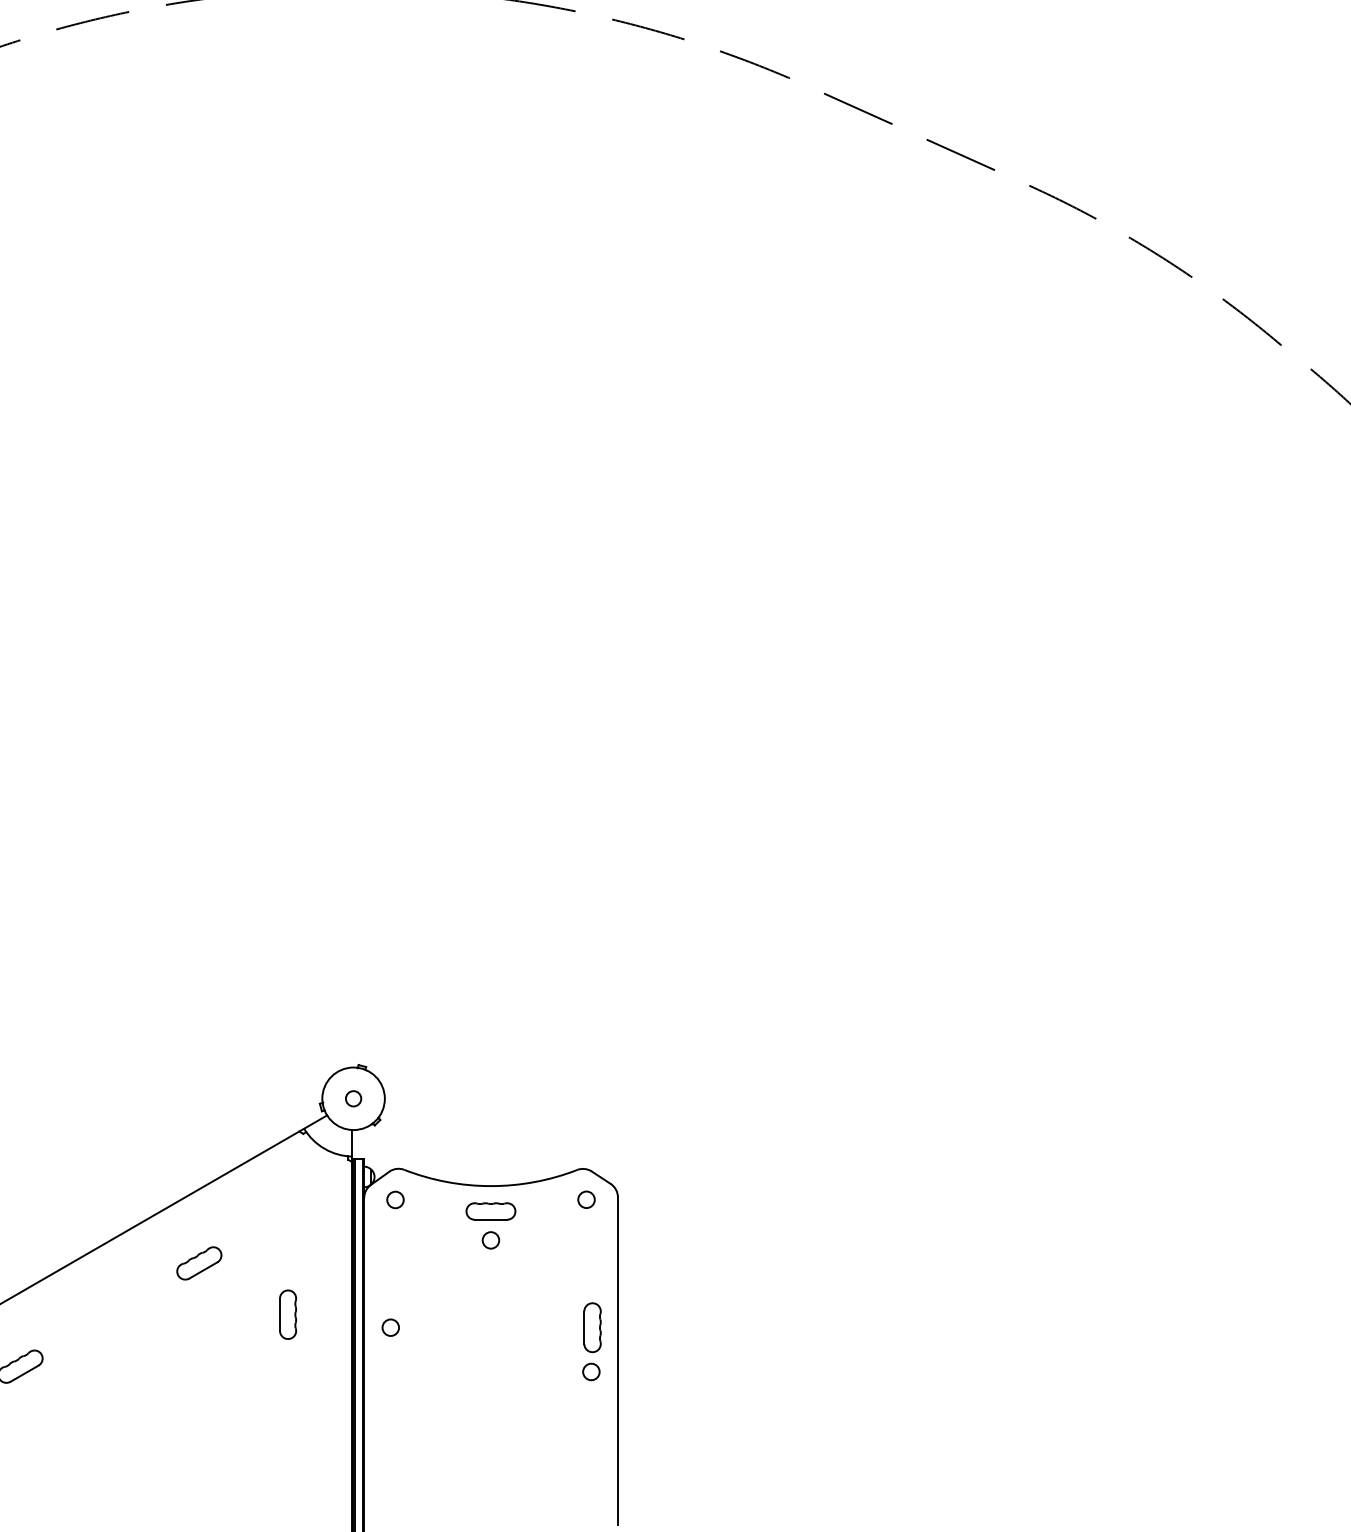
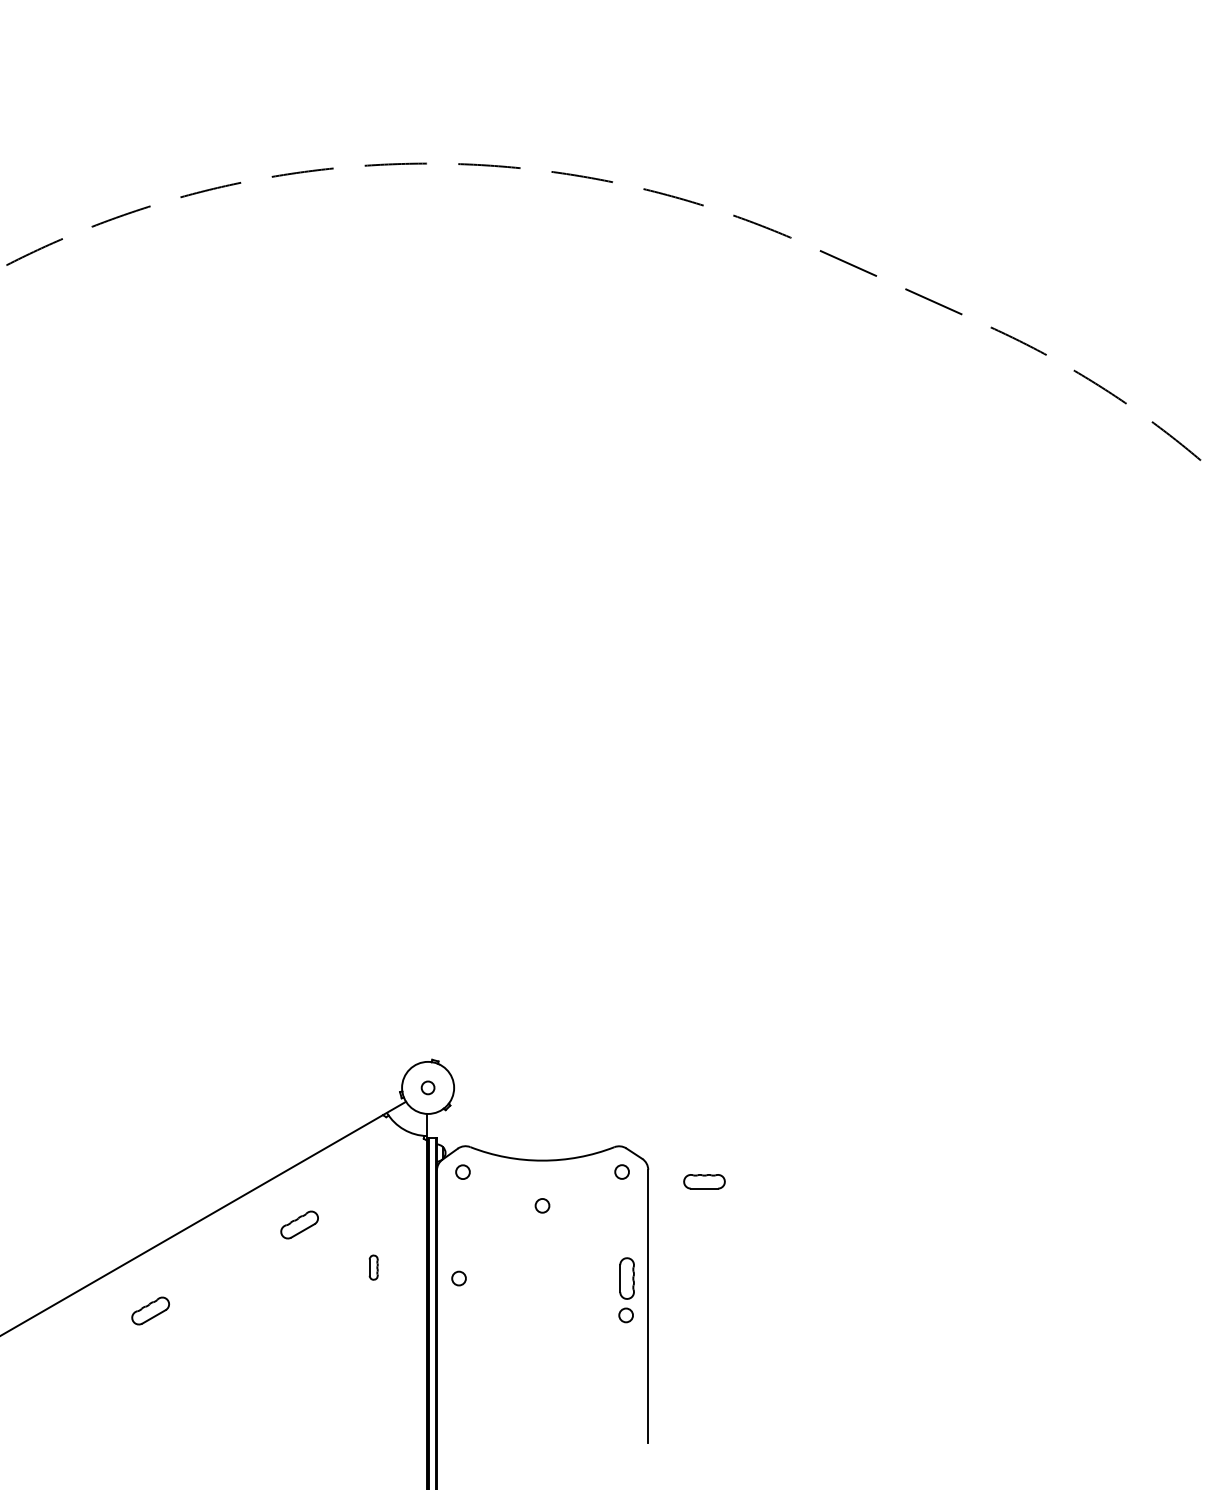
part: (490, 1211) -> (704, 1181), moved
part: (288, 1314) -> (373, 1267), size x0.6

